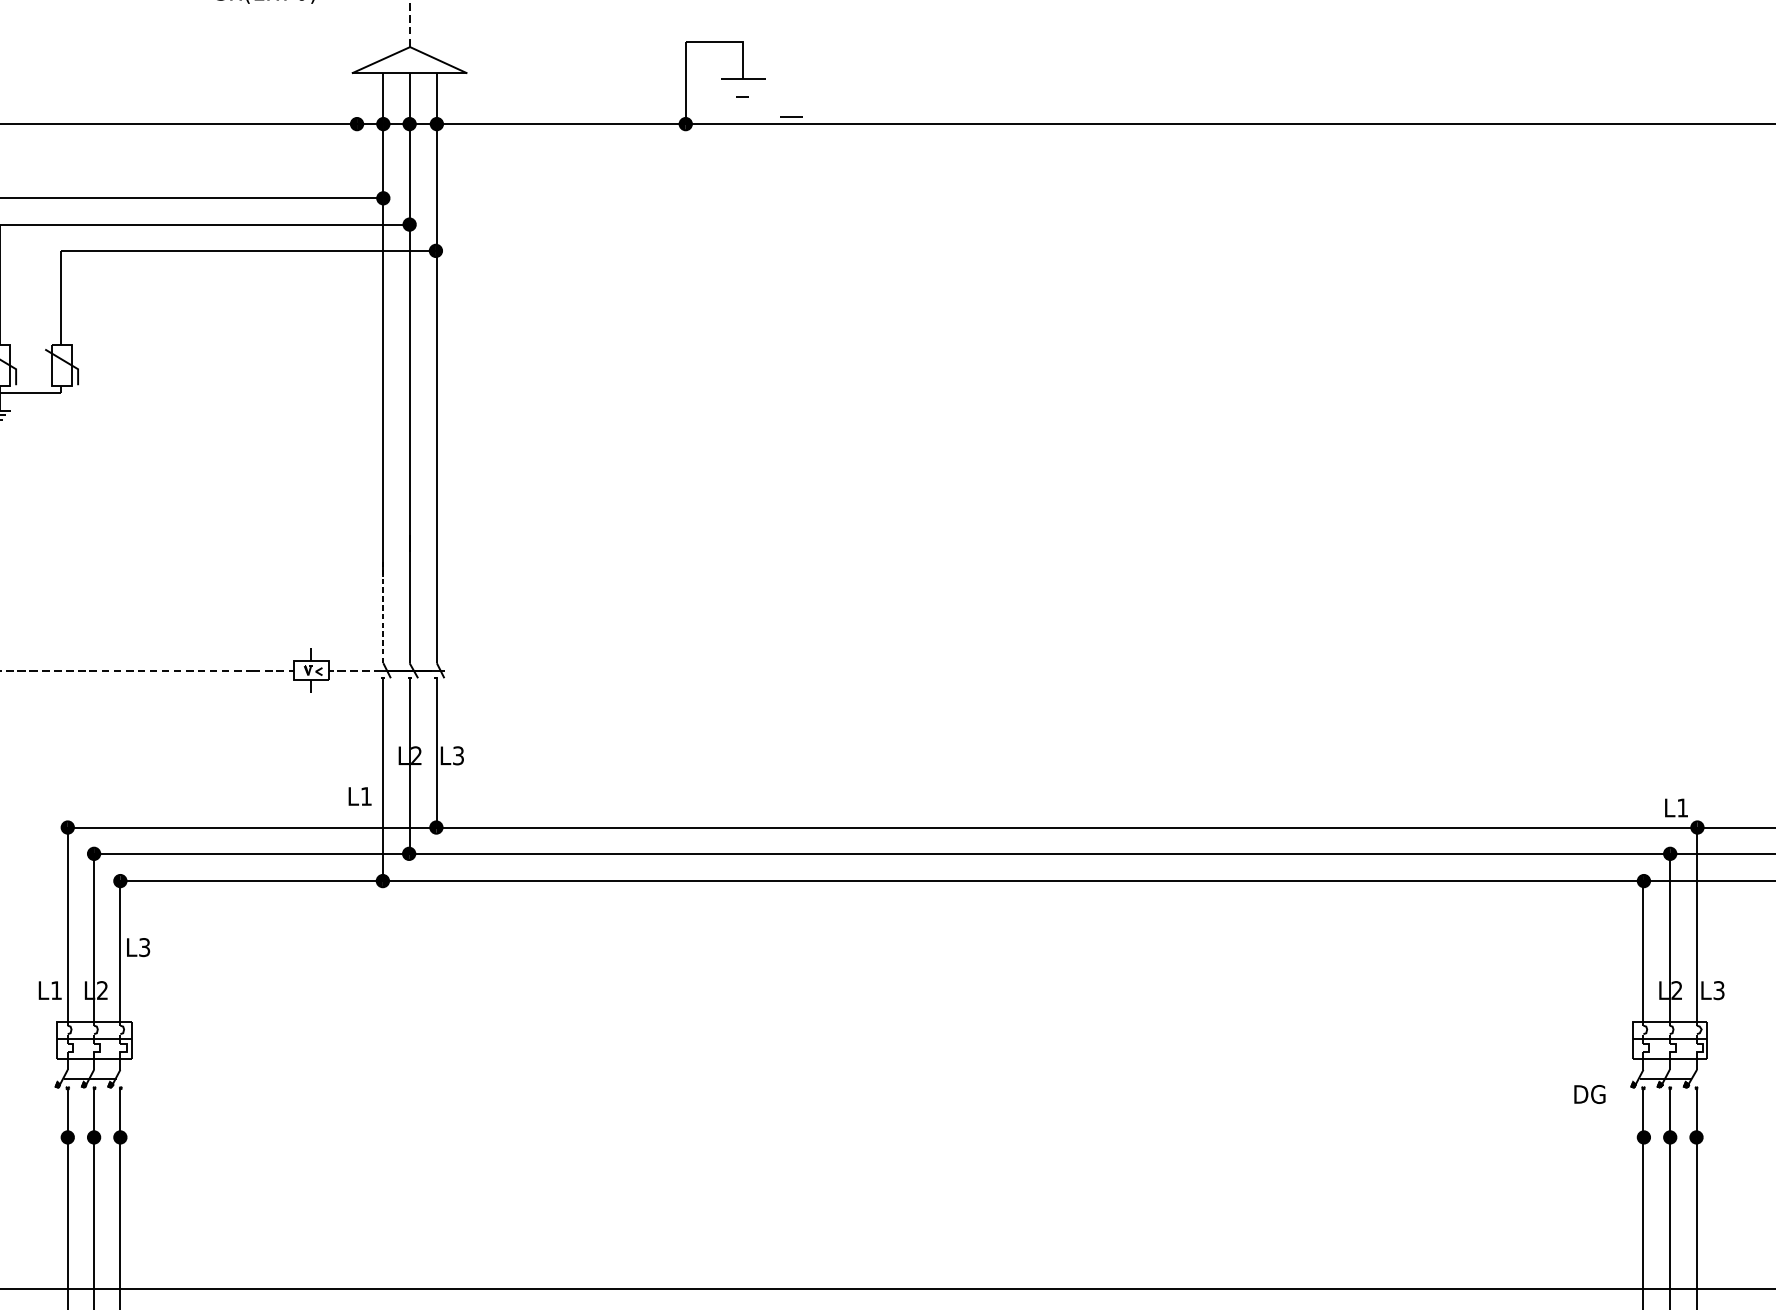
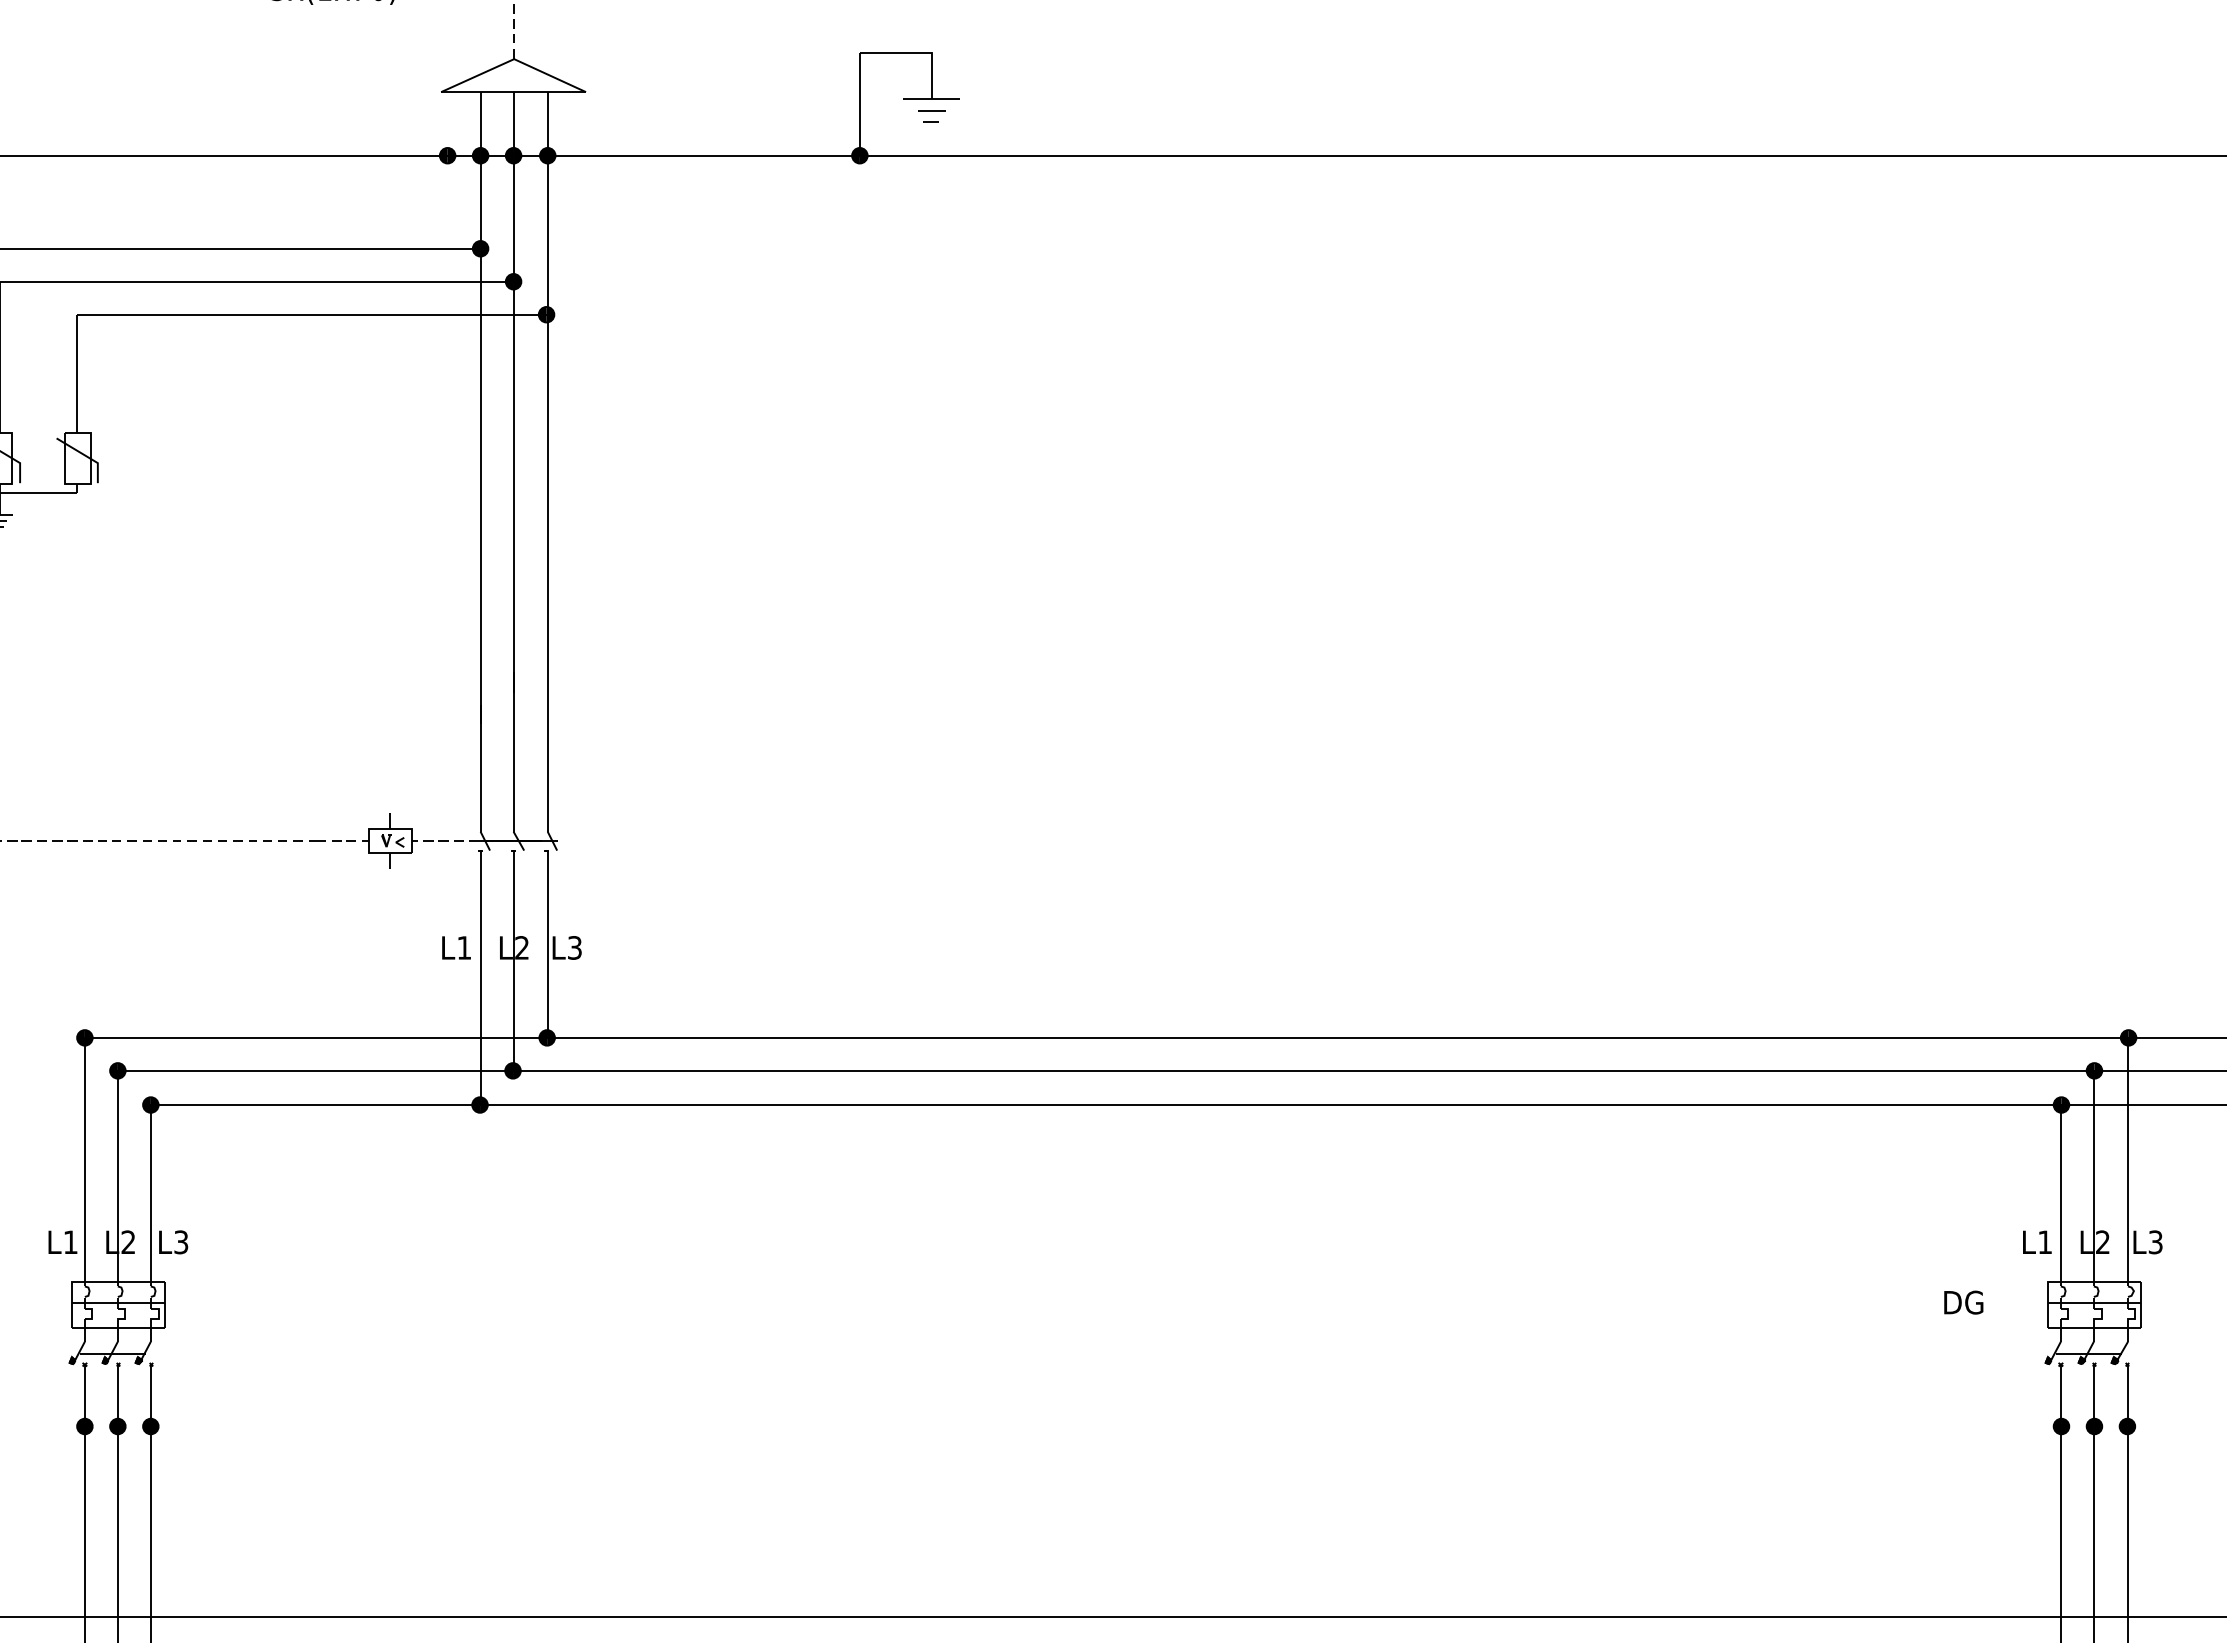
line: (791, 116) -> (931, 110), moved
line: (383, 612) -> (480, 768), dashed -> solid
text: (360, 796) -> (456, 947), moved
text: (1676, 807) -> (2037, 1241), moved
text: (138, 947) -> (173, 1242), moved
text: (1589, 1094) -> (1963, 1302), moved

